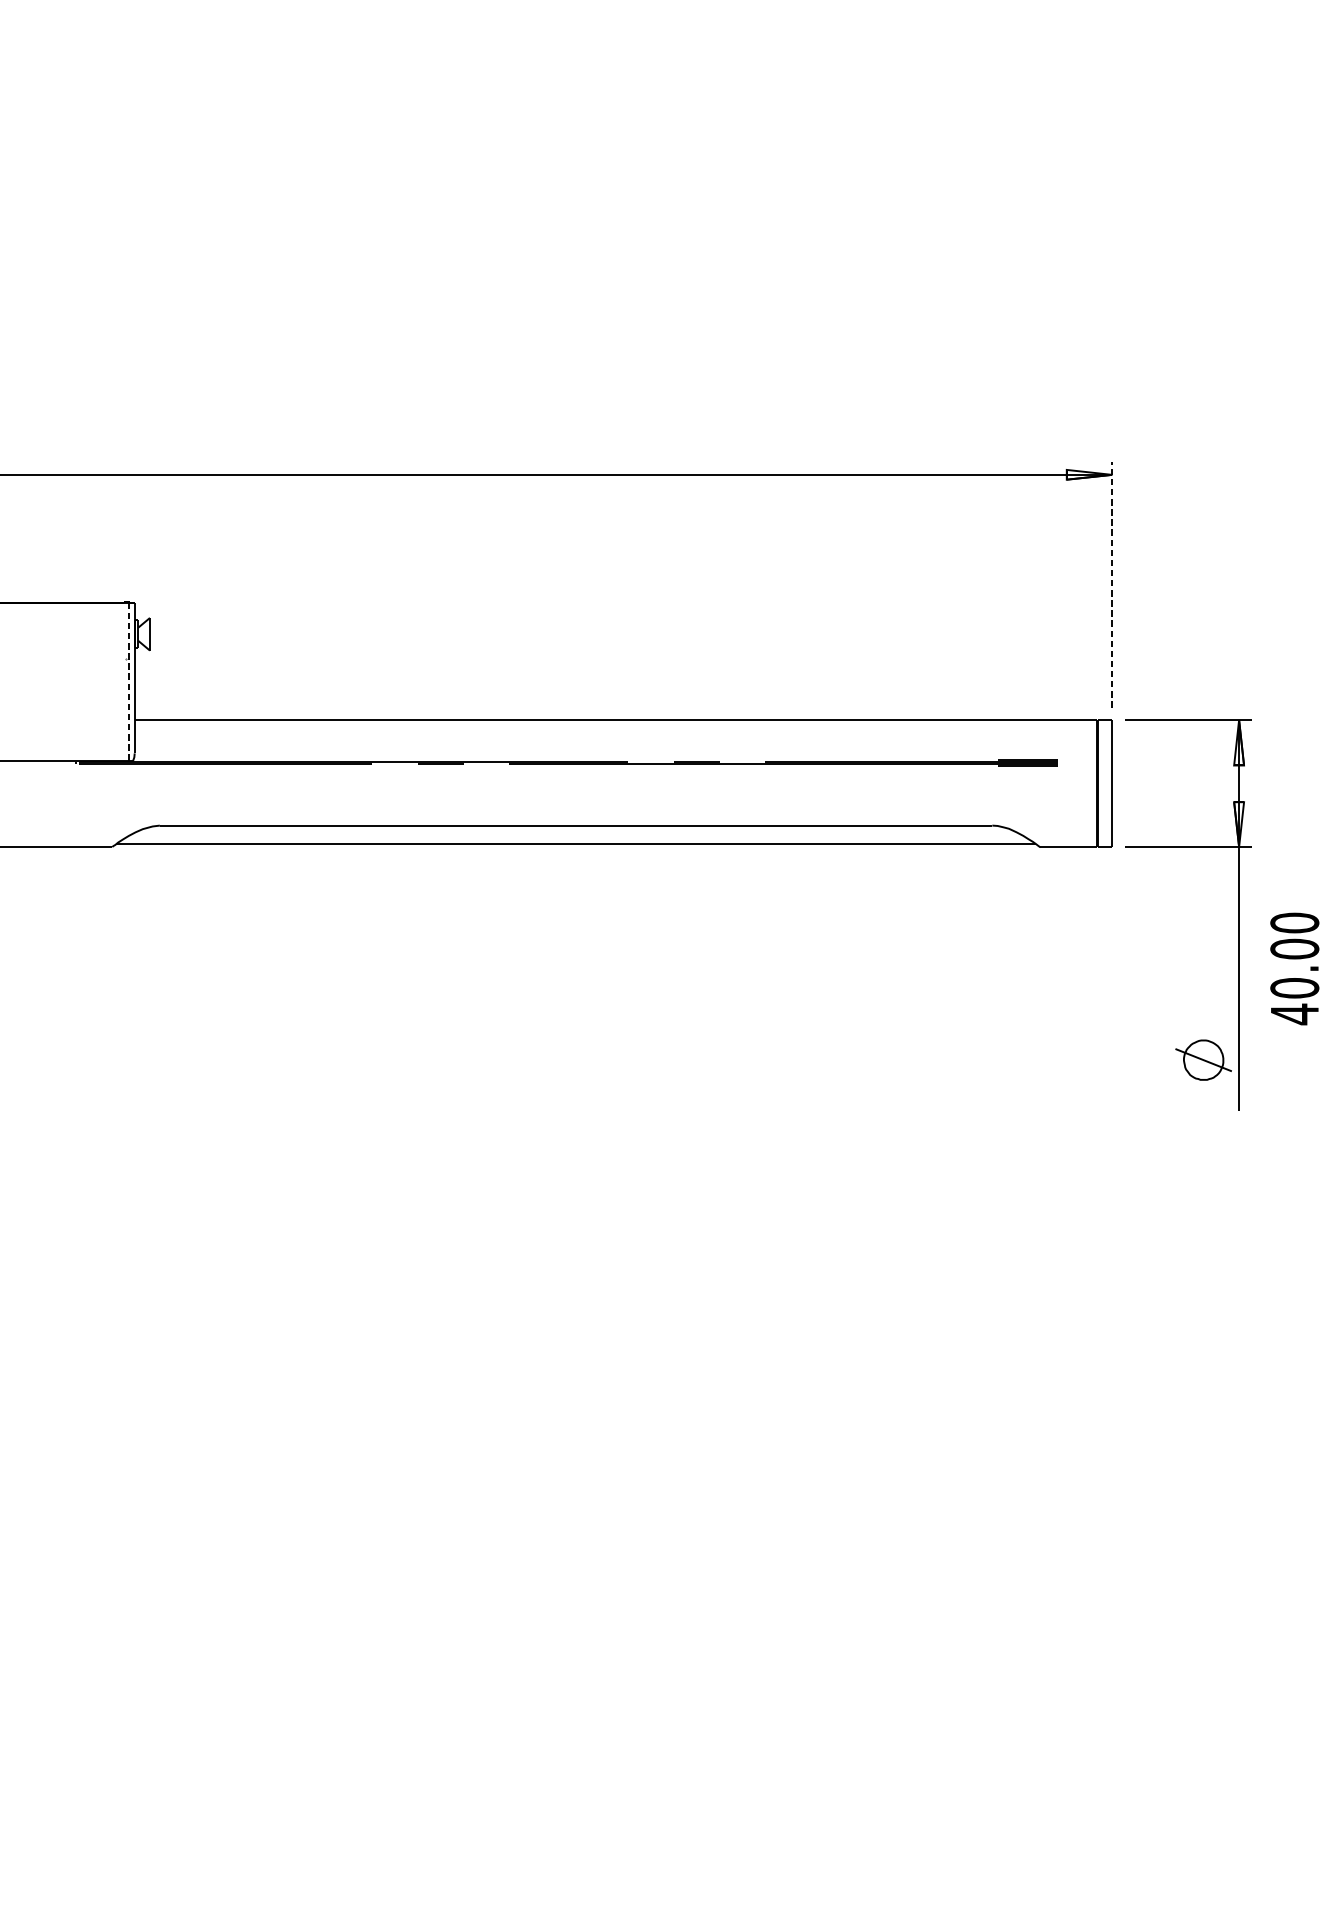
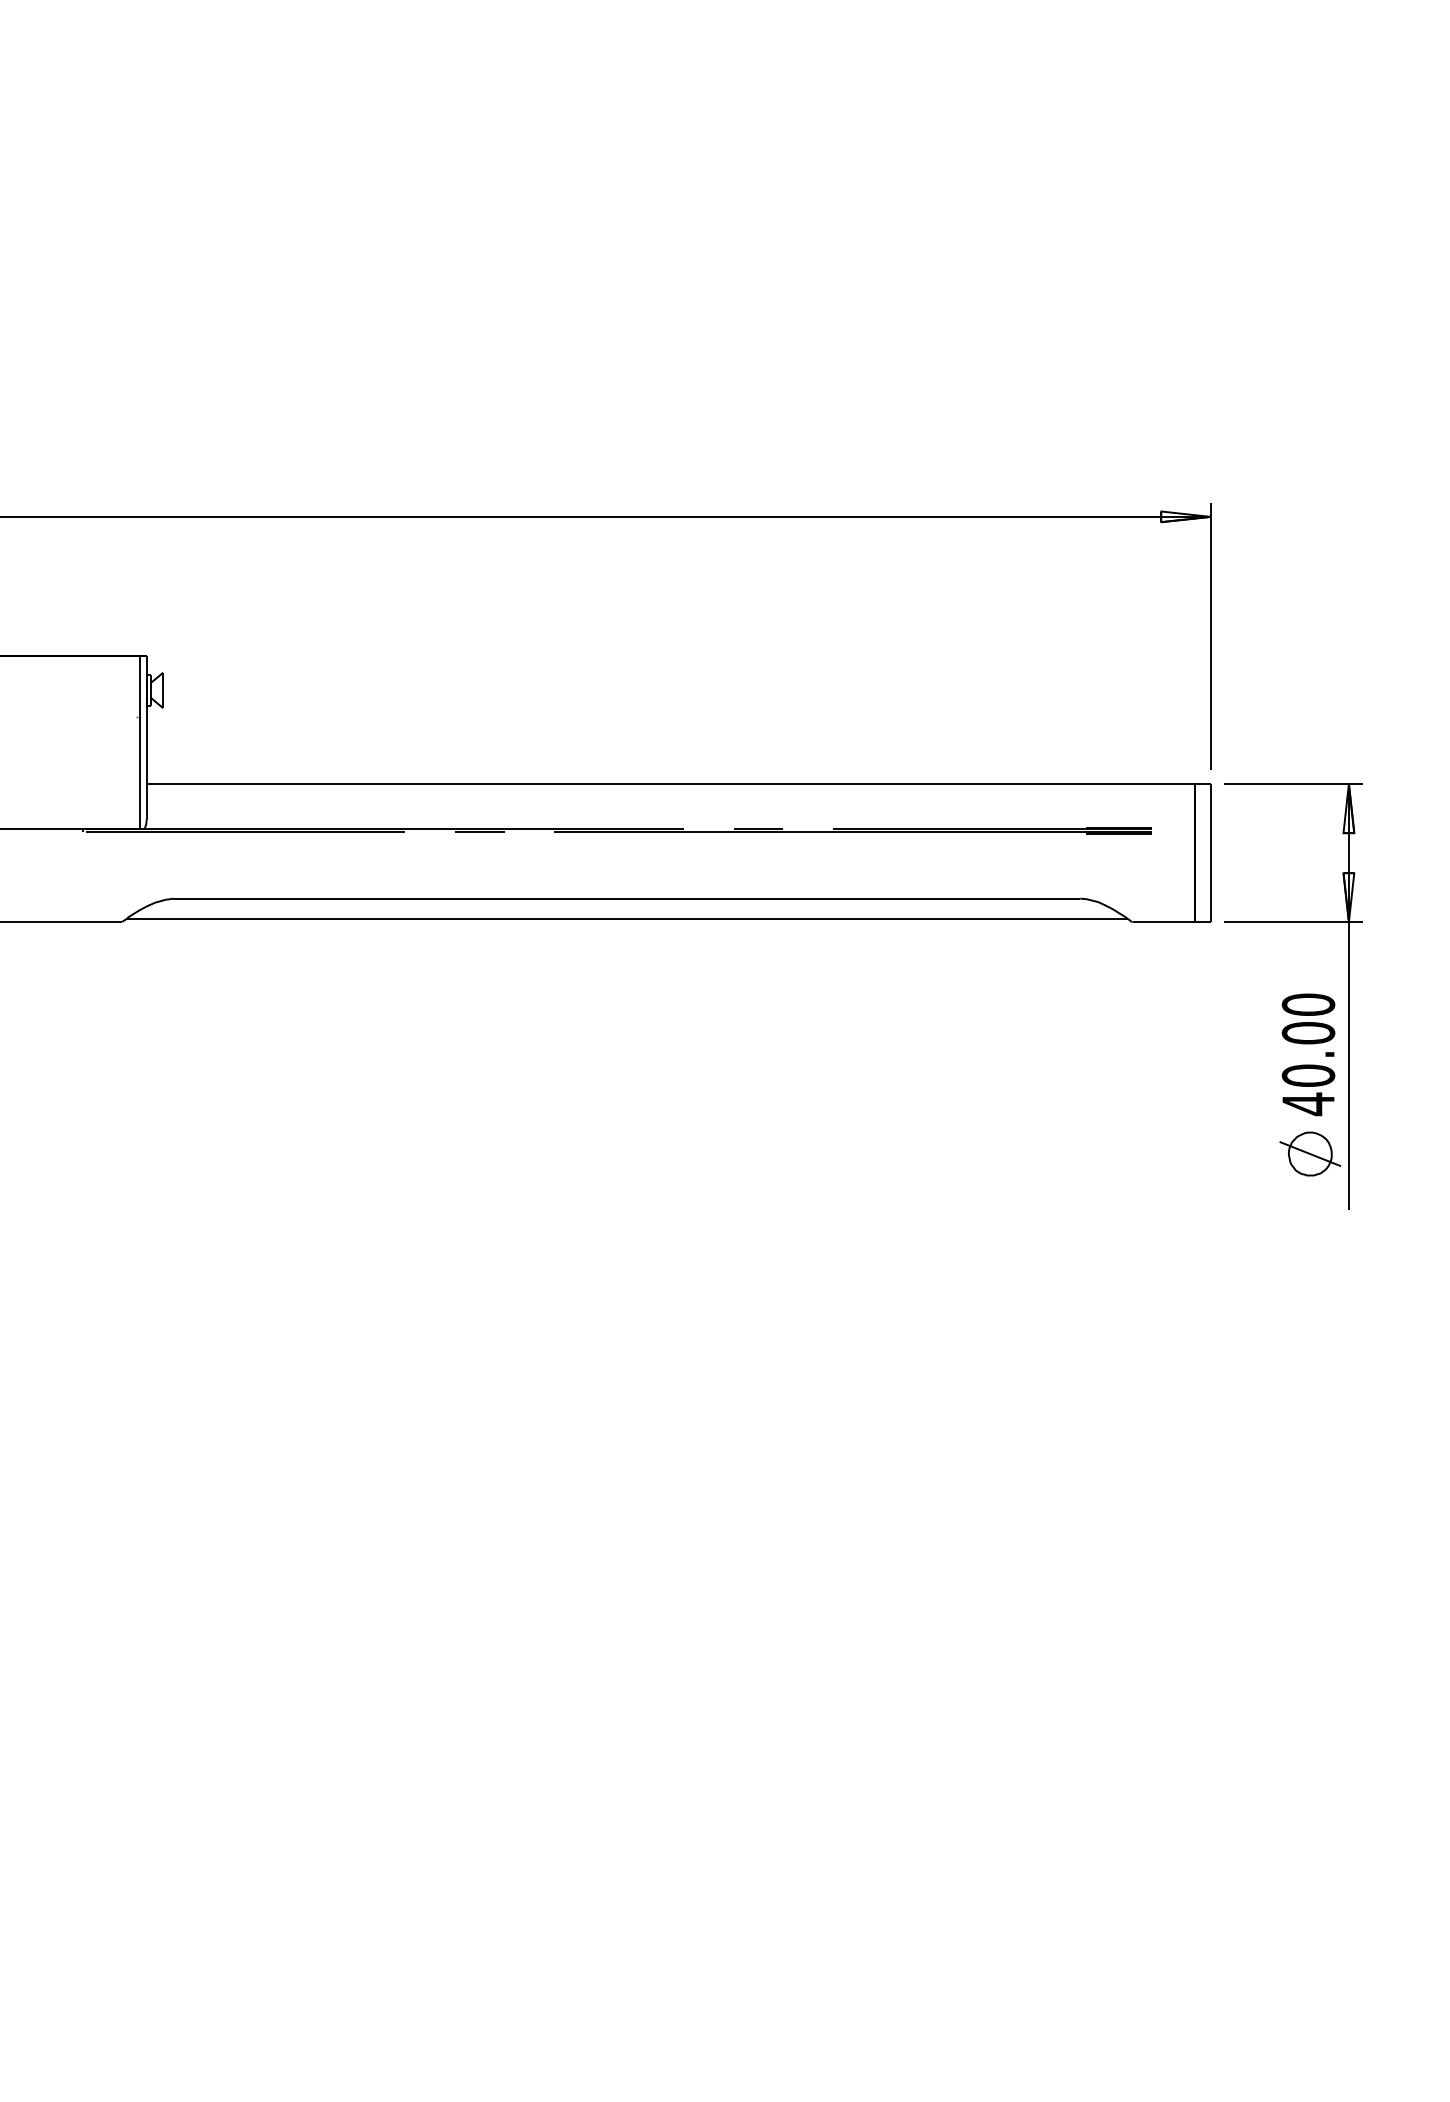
line: (1111, 584) -> (1210, 636), dashed -> solid
line: (128, 682) -> (139, 742), dashed -> solid
text: (1294, 968) -> (1308, 1054), moved

